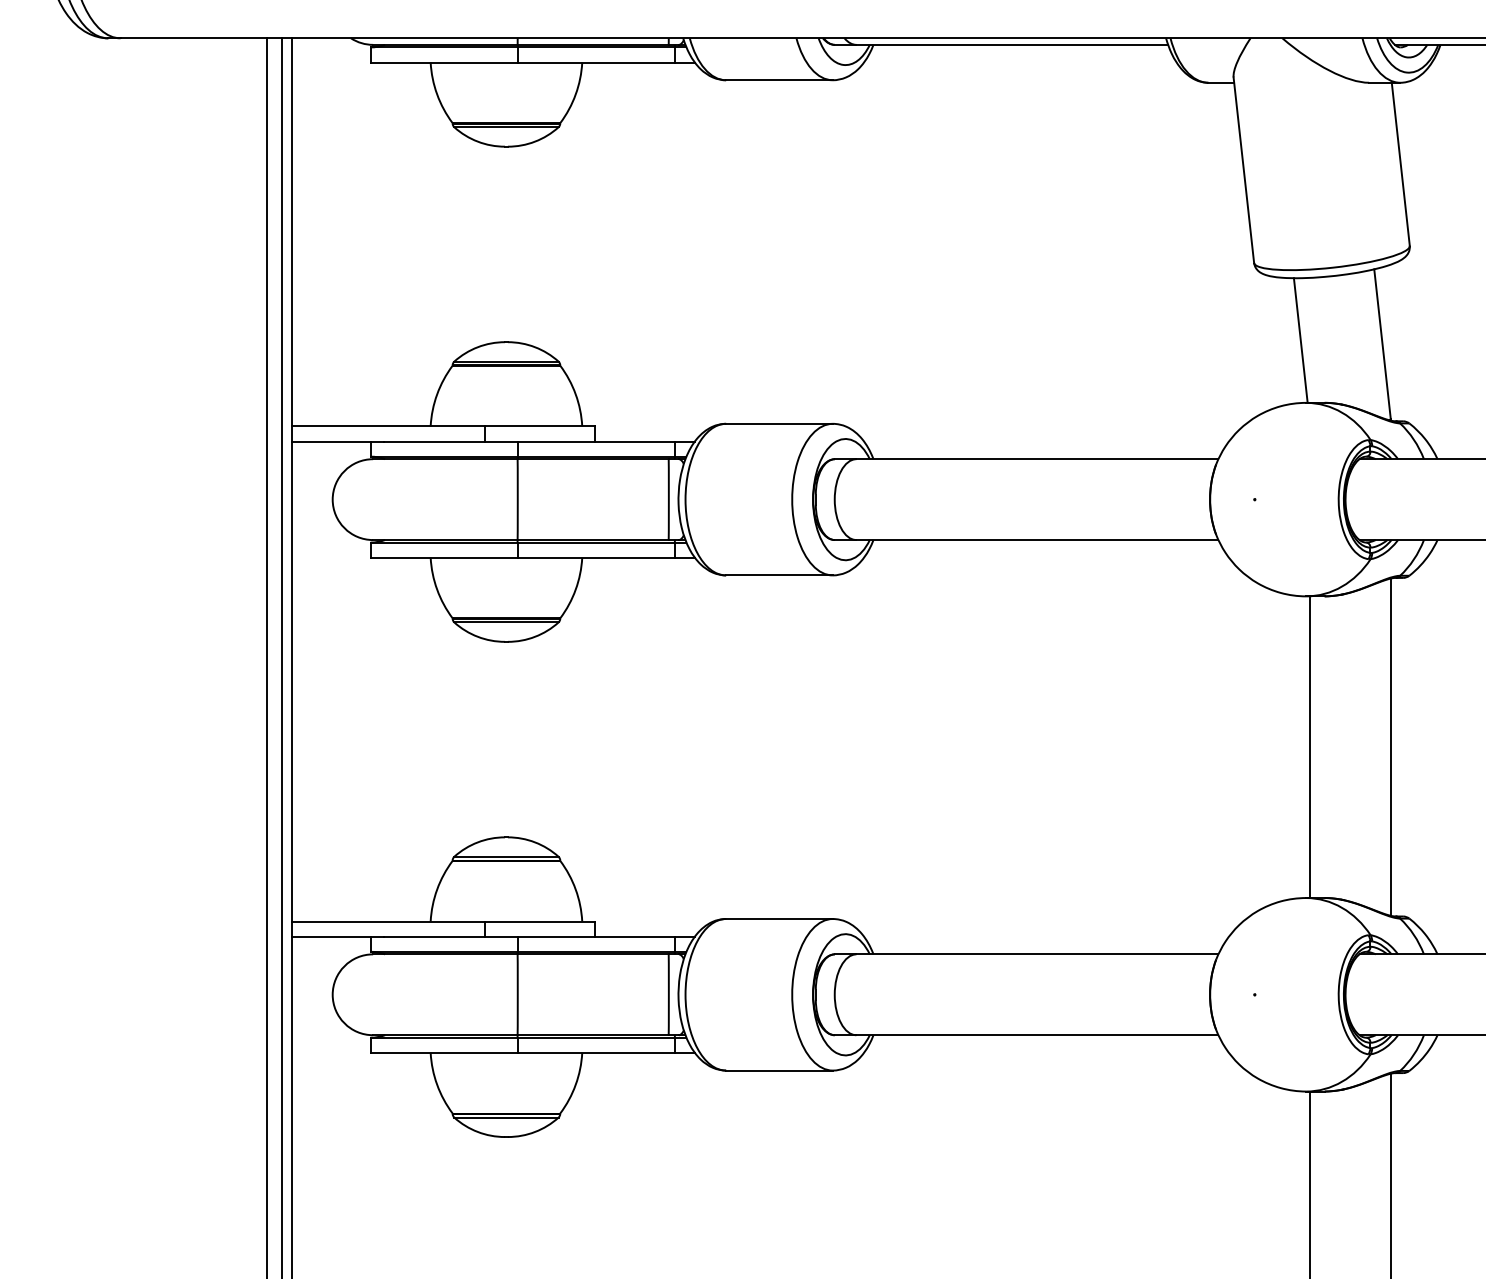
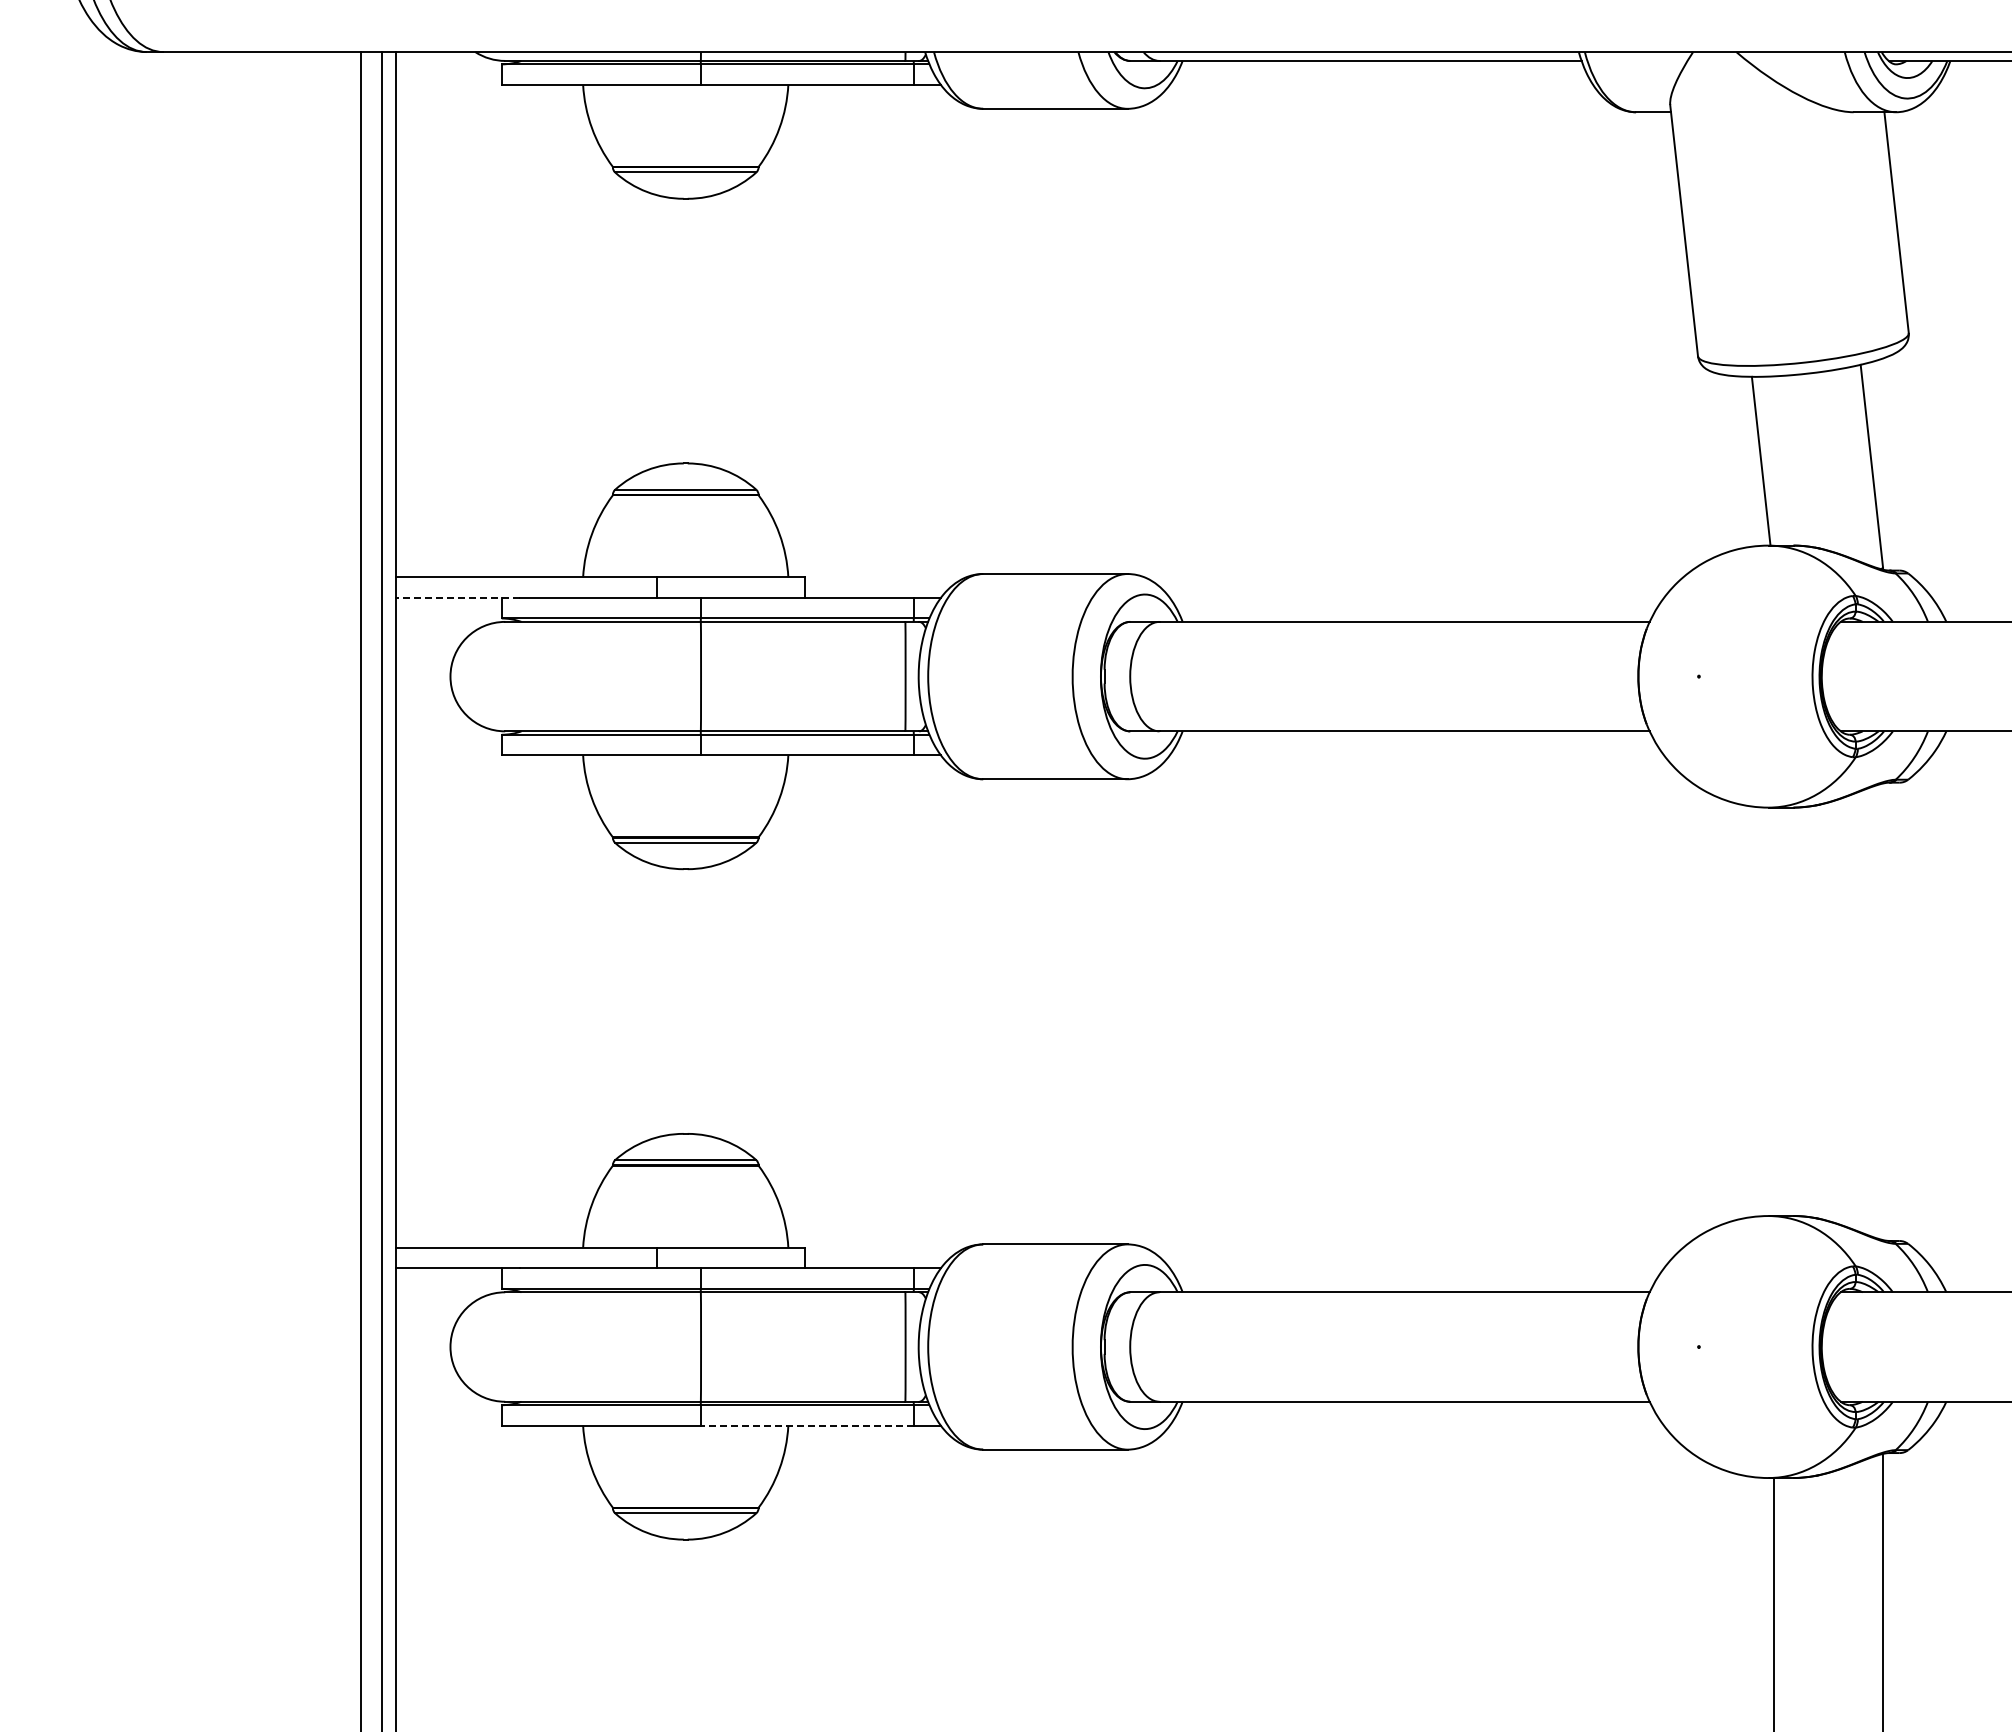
line: (337, 441) -> (457, 597), solid -> dashed
line: (1309, 746) -> (1773, 1011), removed
line: (1391, 746) -> (1883, 1011), removed
line: (595, 1052) -> (806, 1425), solid -> dashed

